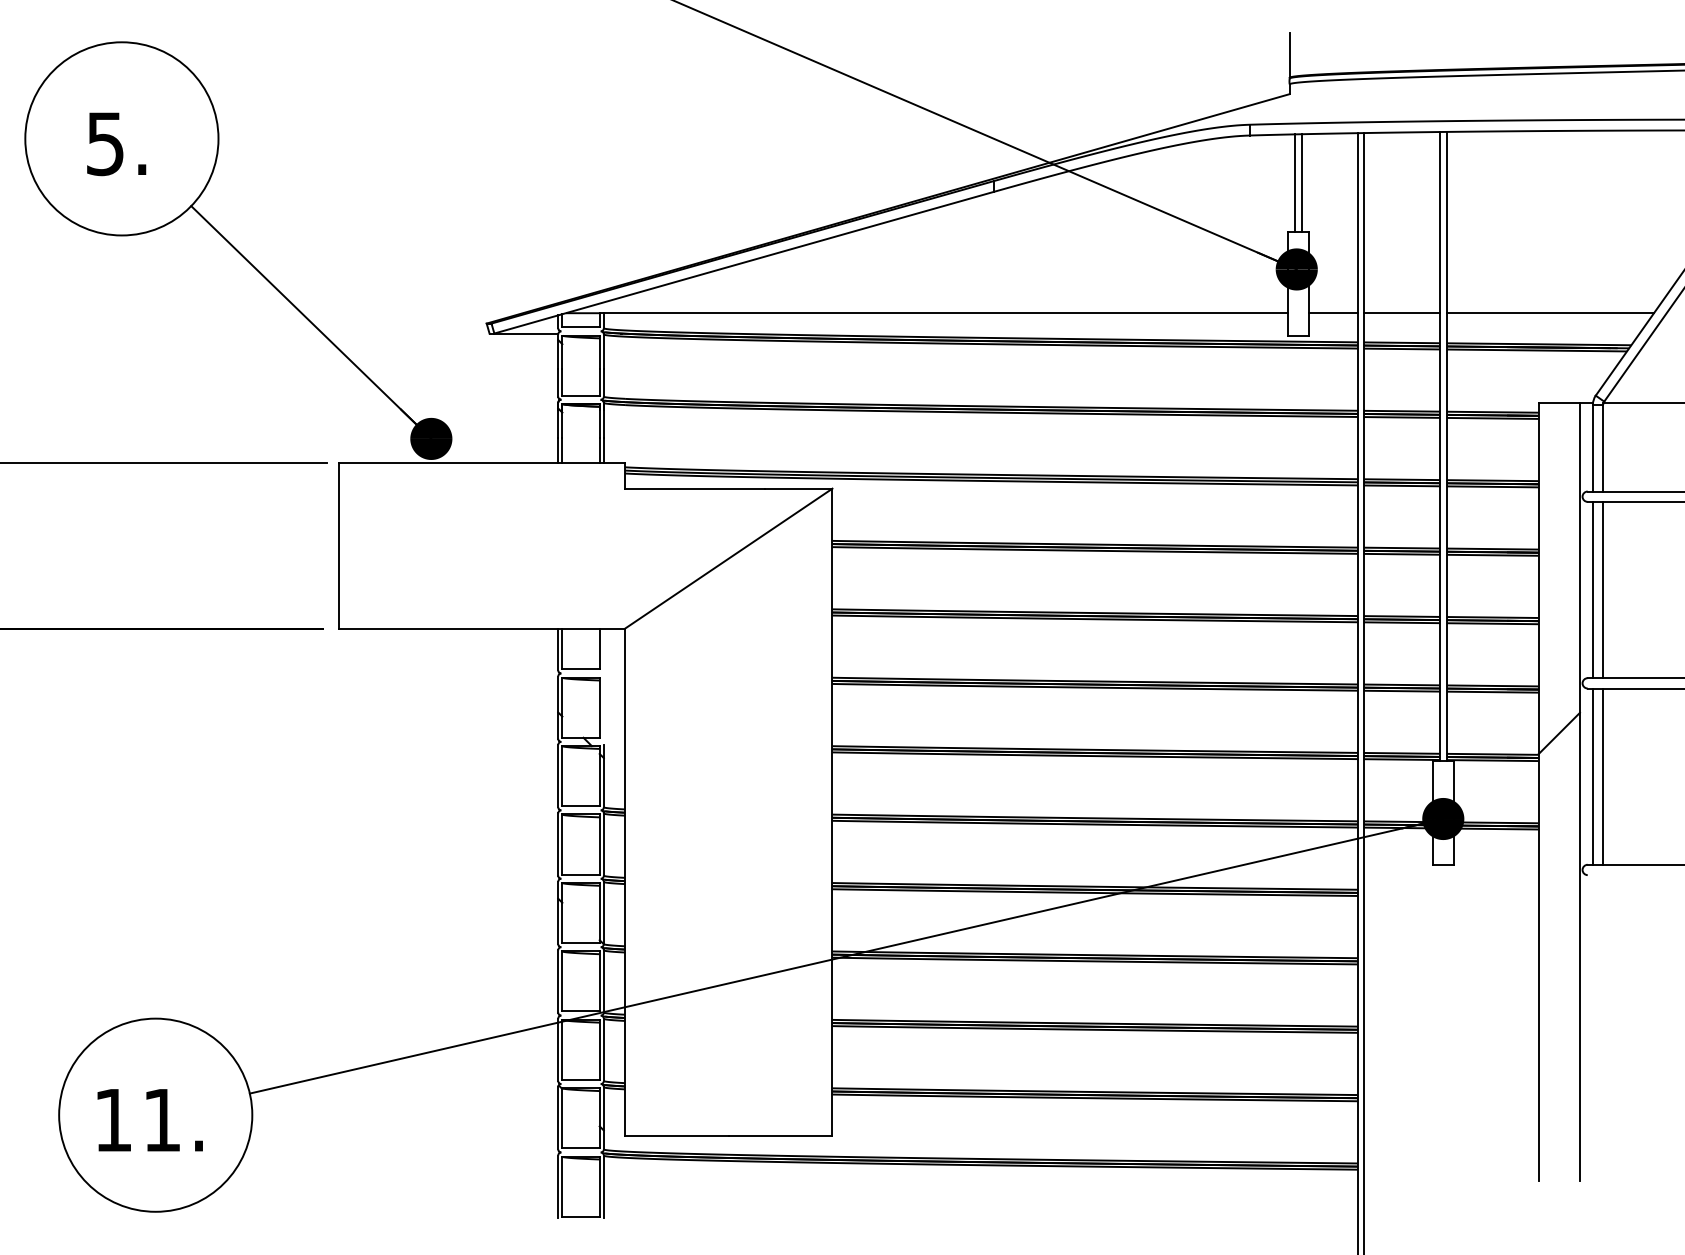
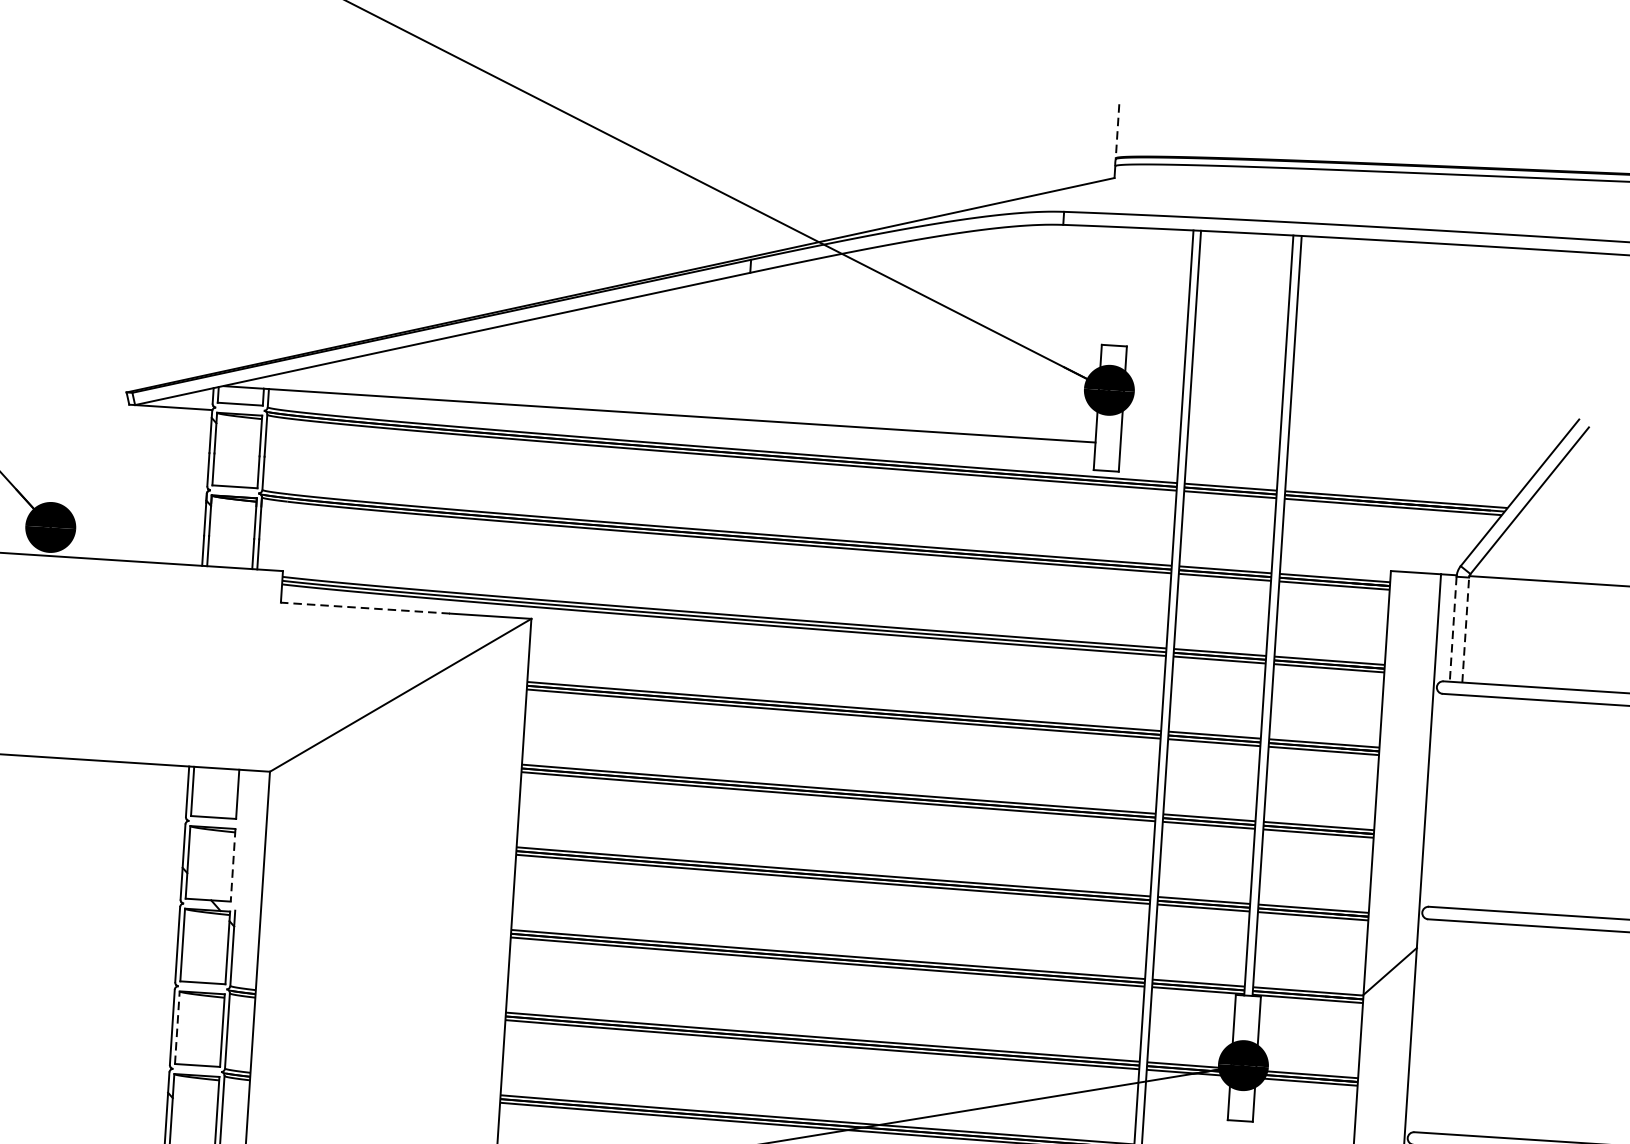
line: (1289, 55) -> (1117, 131), solid -> dashed
line: (1295, 183) -> (1114, 286), removed
line: (1301, 183) -> (1121, 286), removed
line: (1332, 313) -> (1149, 446), removed
line: (1401, 313) -> (1232, 451), removed
line: (1550, 313) -> (1412, 463), removed
line: (1603, 447) -> (1466, 629), solid -> dashed
line: (1592, 448) -> (1452, 629), solid -> dashed
line: (695, 488) -> (365, 607), solid -> dashed
line: (1592, 589) -> (1441, 800), removed
line: (1603, 589) -> (1454, 800), removed
line: (599, 708) -> (232, 866), solid -> dashed
line: (1592, 776) -> (1427, 1025), removed
line: (1603, 776) -> (1440, 1026), removed
line: (562, 844) -> (177, 1027), solid -> dashed

